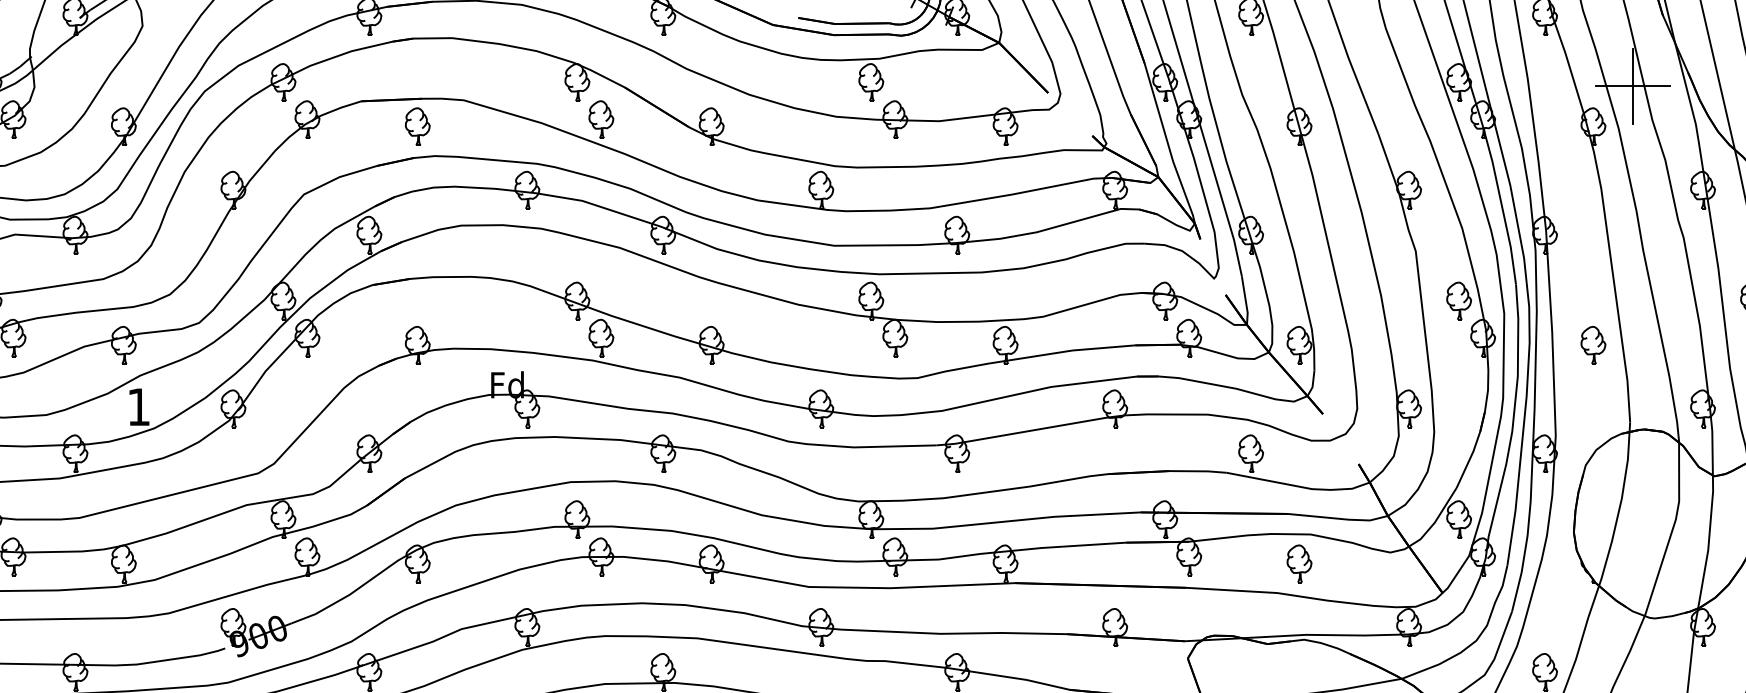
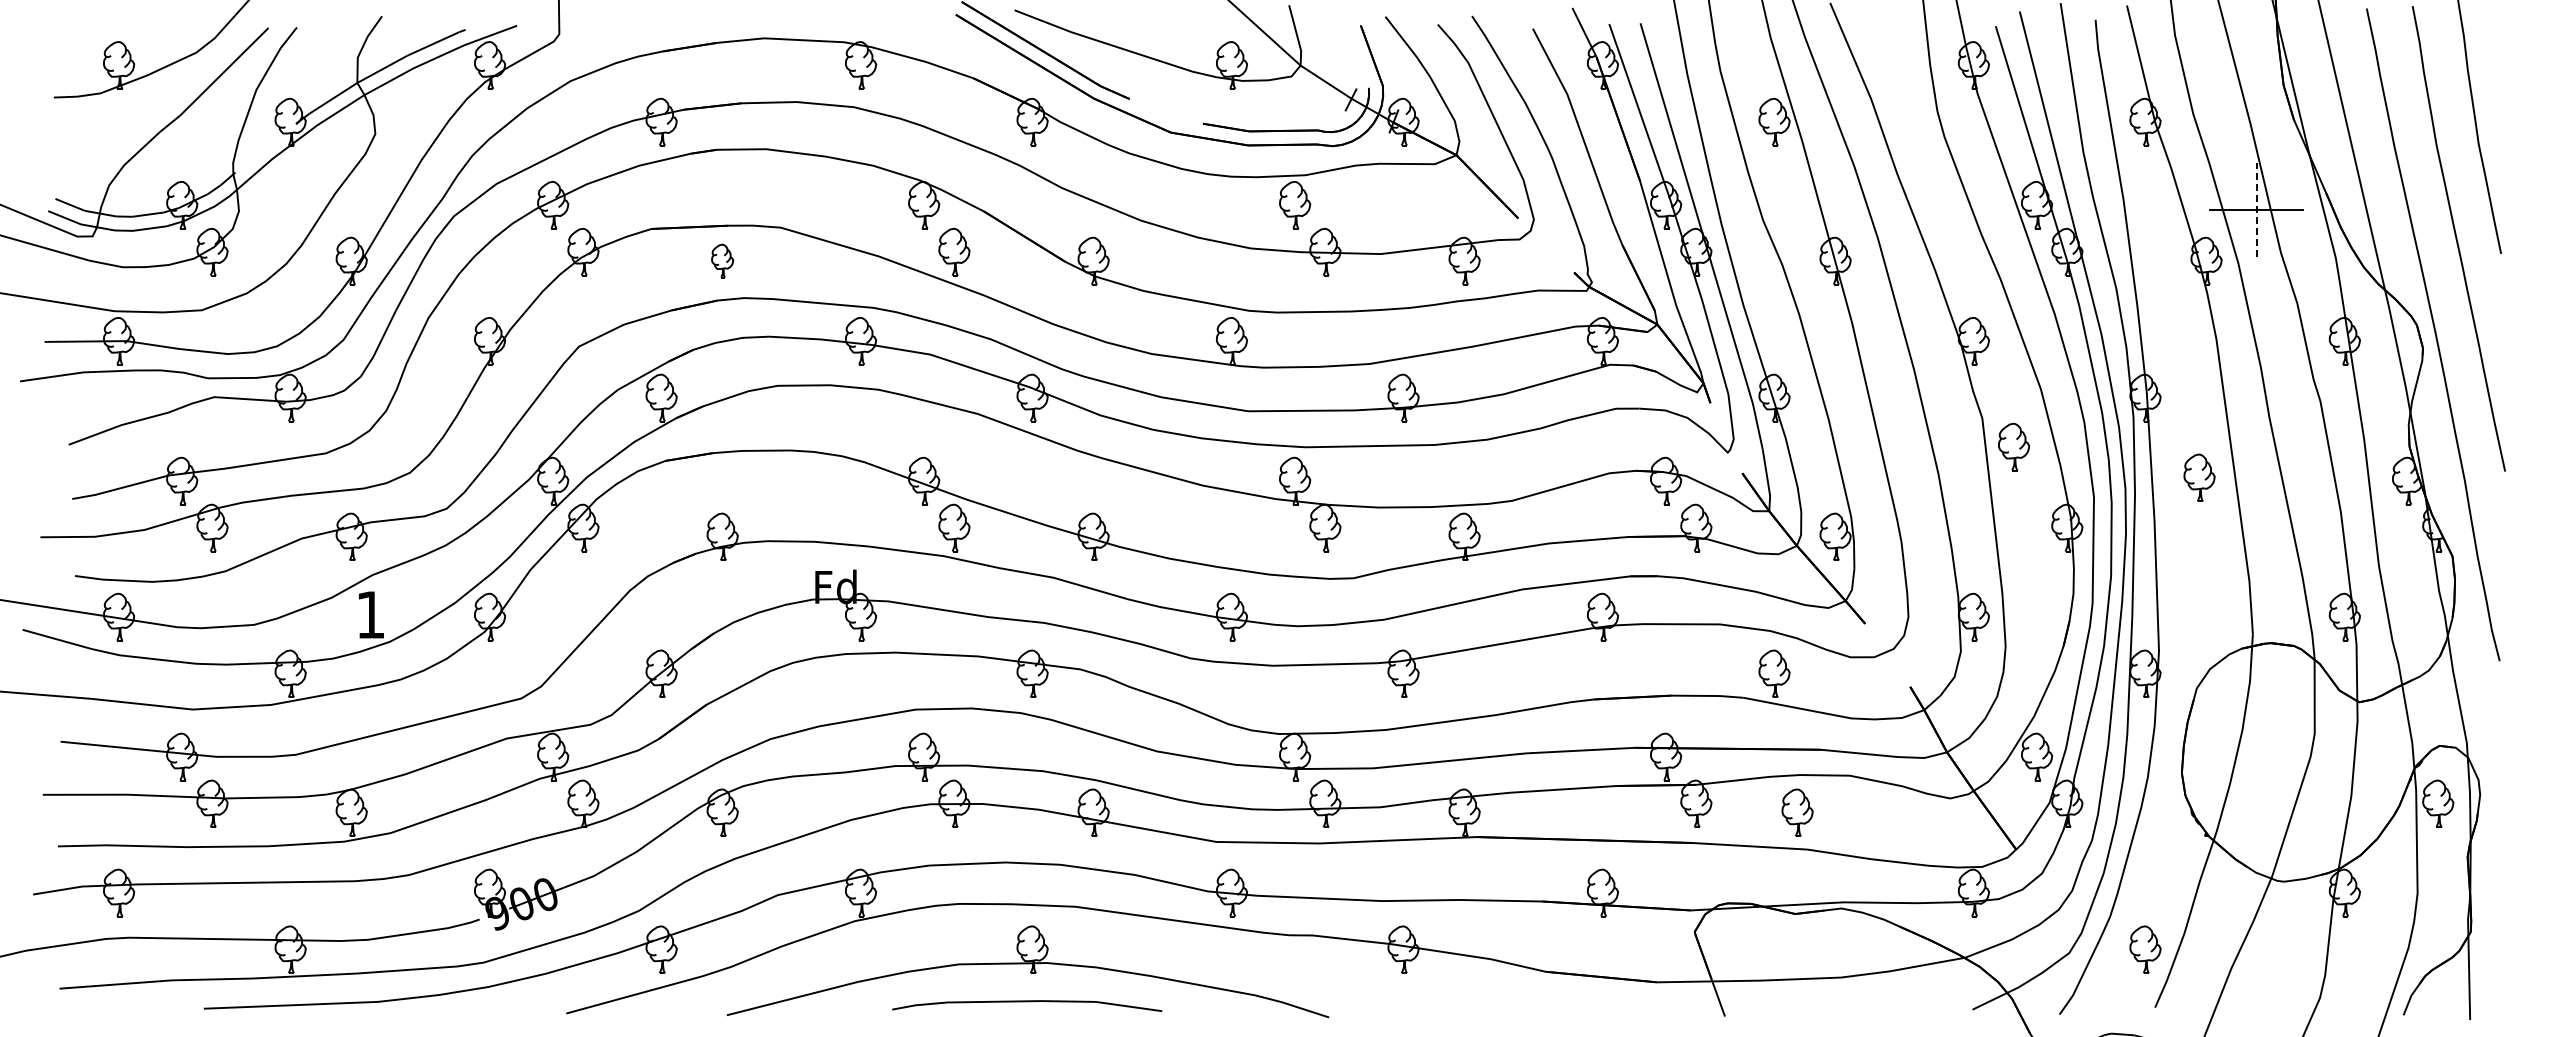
line: (1633, 86) -> (2256, 210), solid -> dashed
part: (417, 126) -> (722, 260), size x0.7
part: (1459, 300) -> (2014, 446), moved
part: (1593, 344) -> (2199, 477), moved
part: (1299, 563) -> (1797, 812), moved

